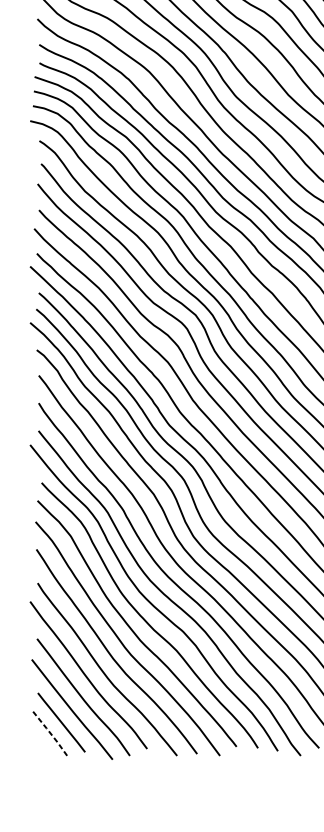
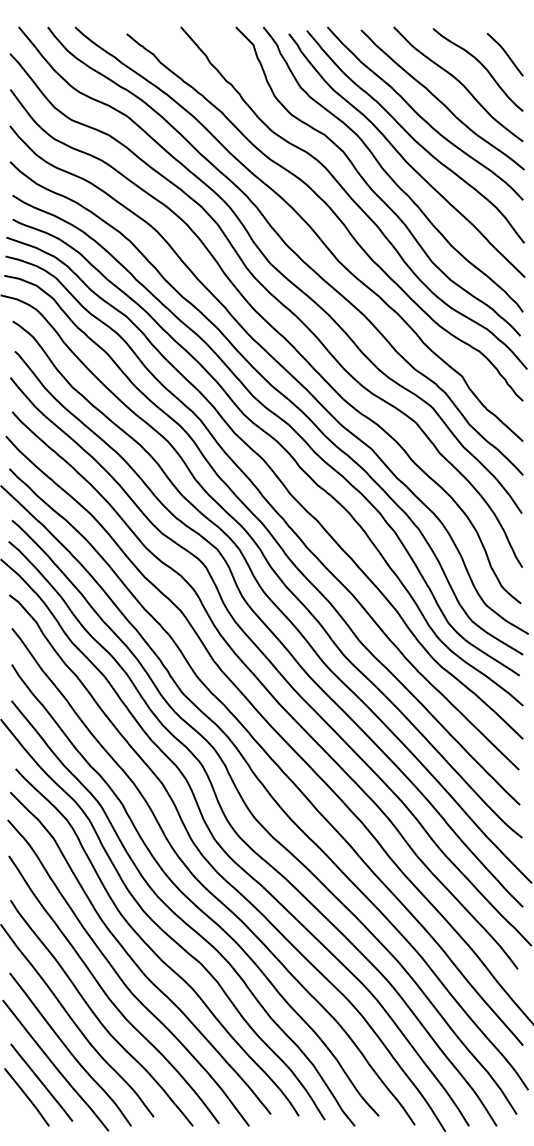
line: (50, 733) -> (27, 1097), dashed -> solid

